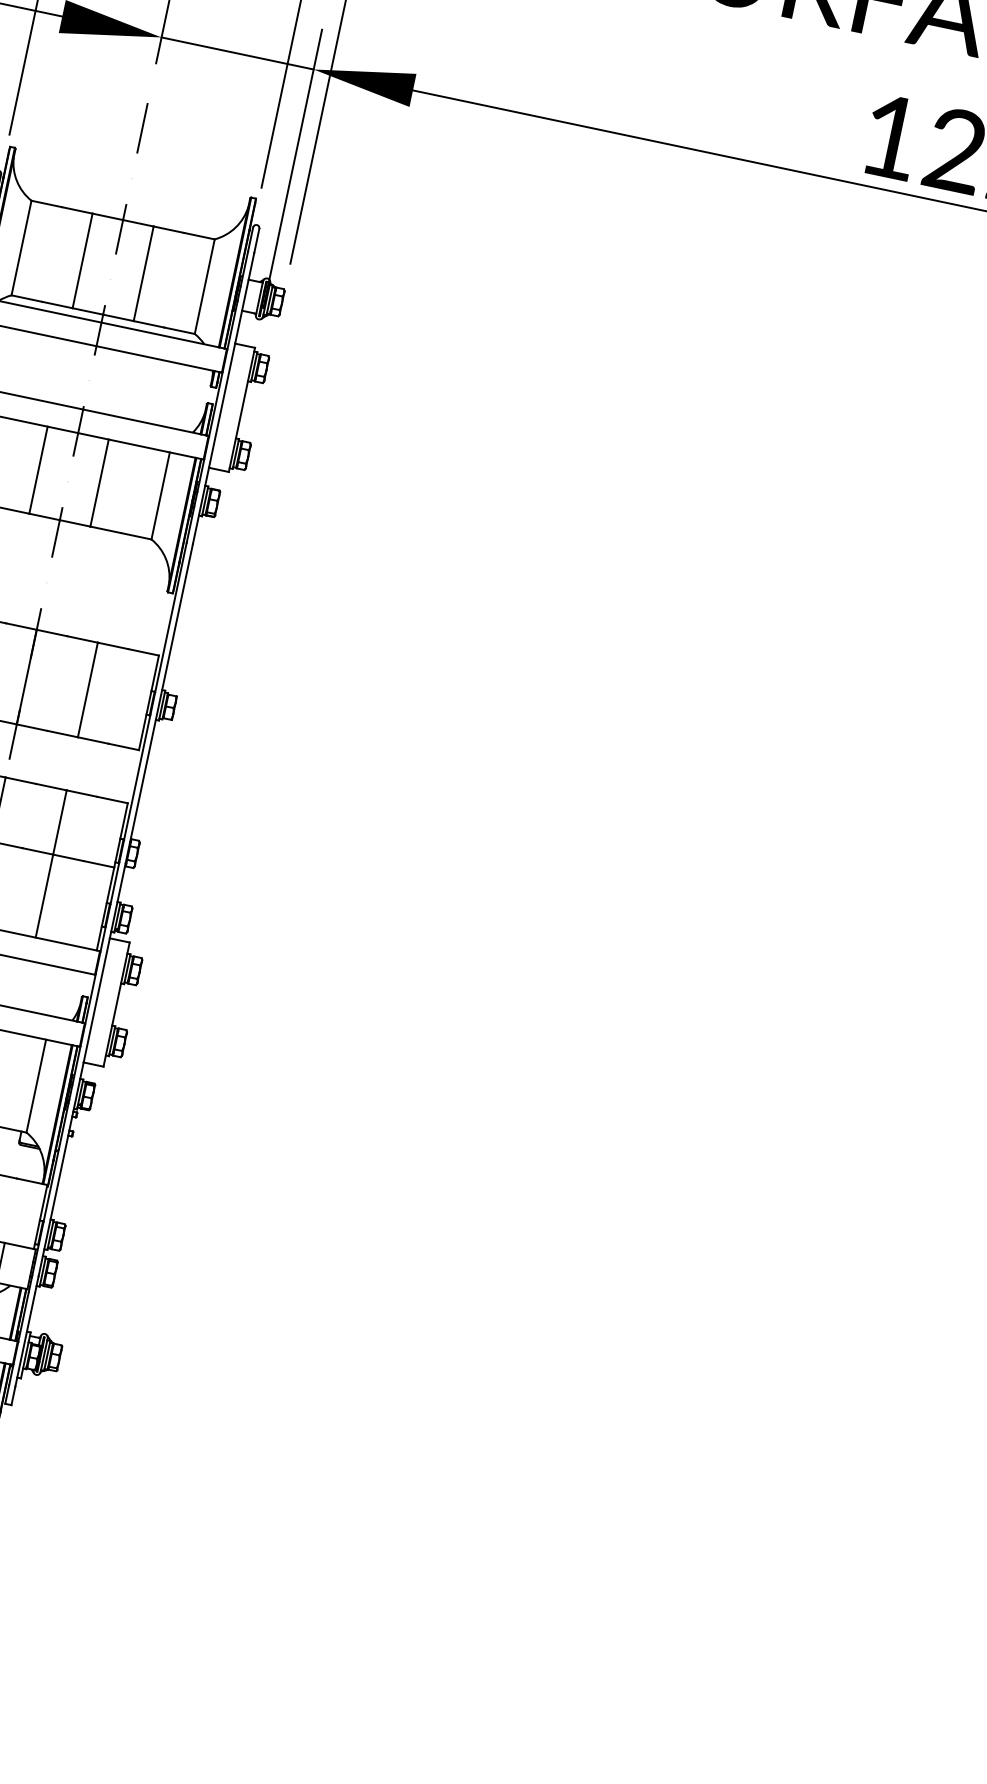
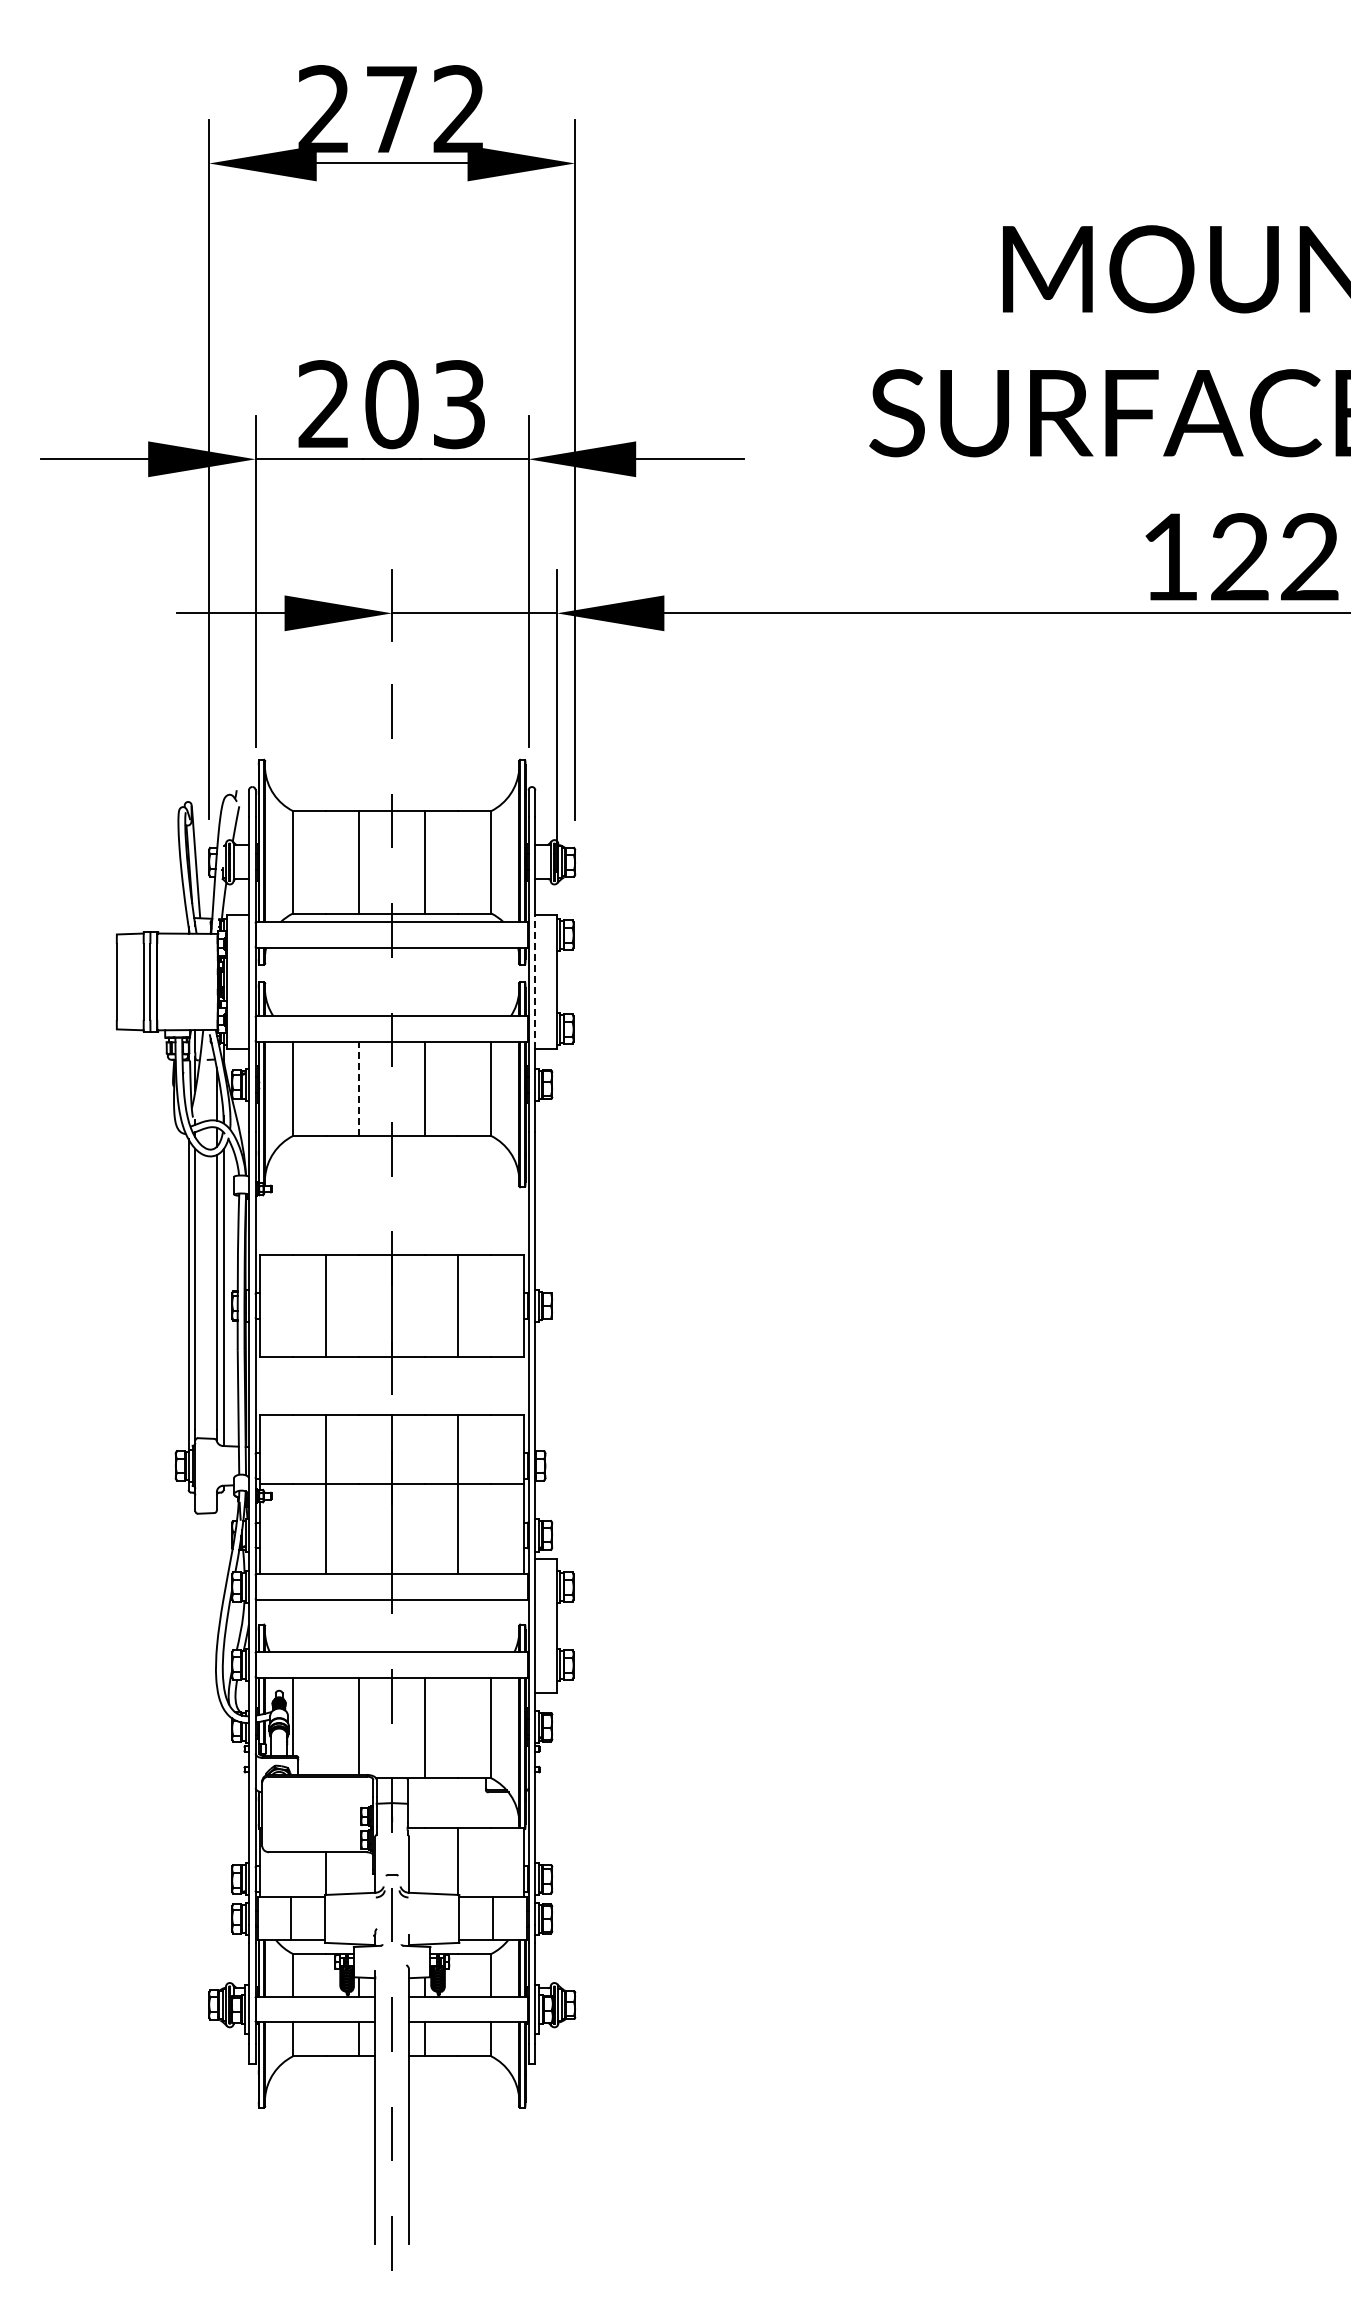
line: (222, 405) -> (535, 981), solid -> dashed
line: (38, 469) -> (359, 1088), solid -> dashed

